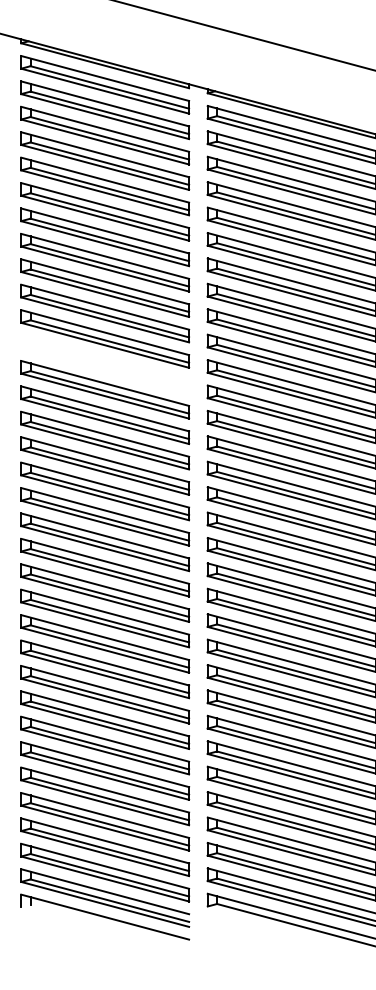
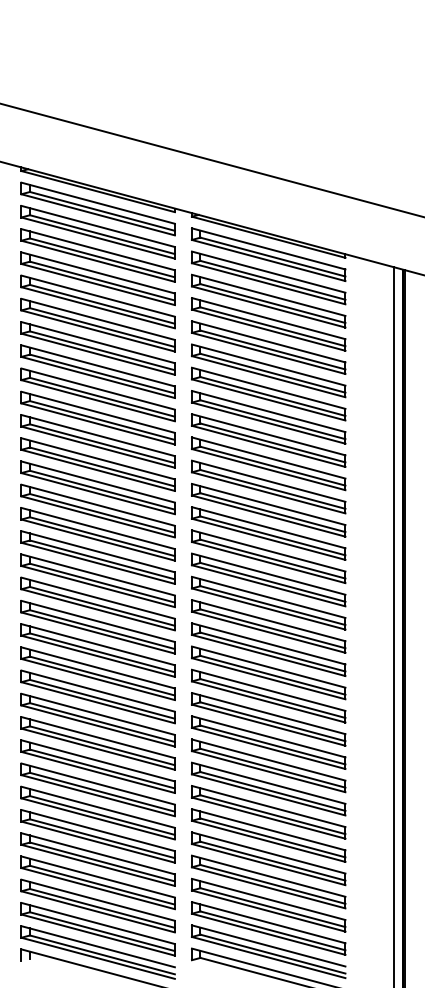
part: (104, 364) -> (97, 464), added

